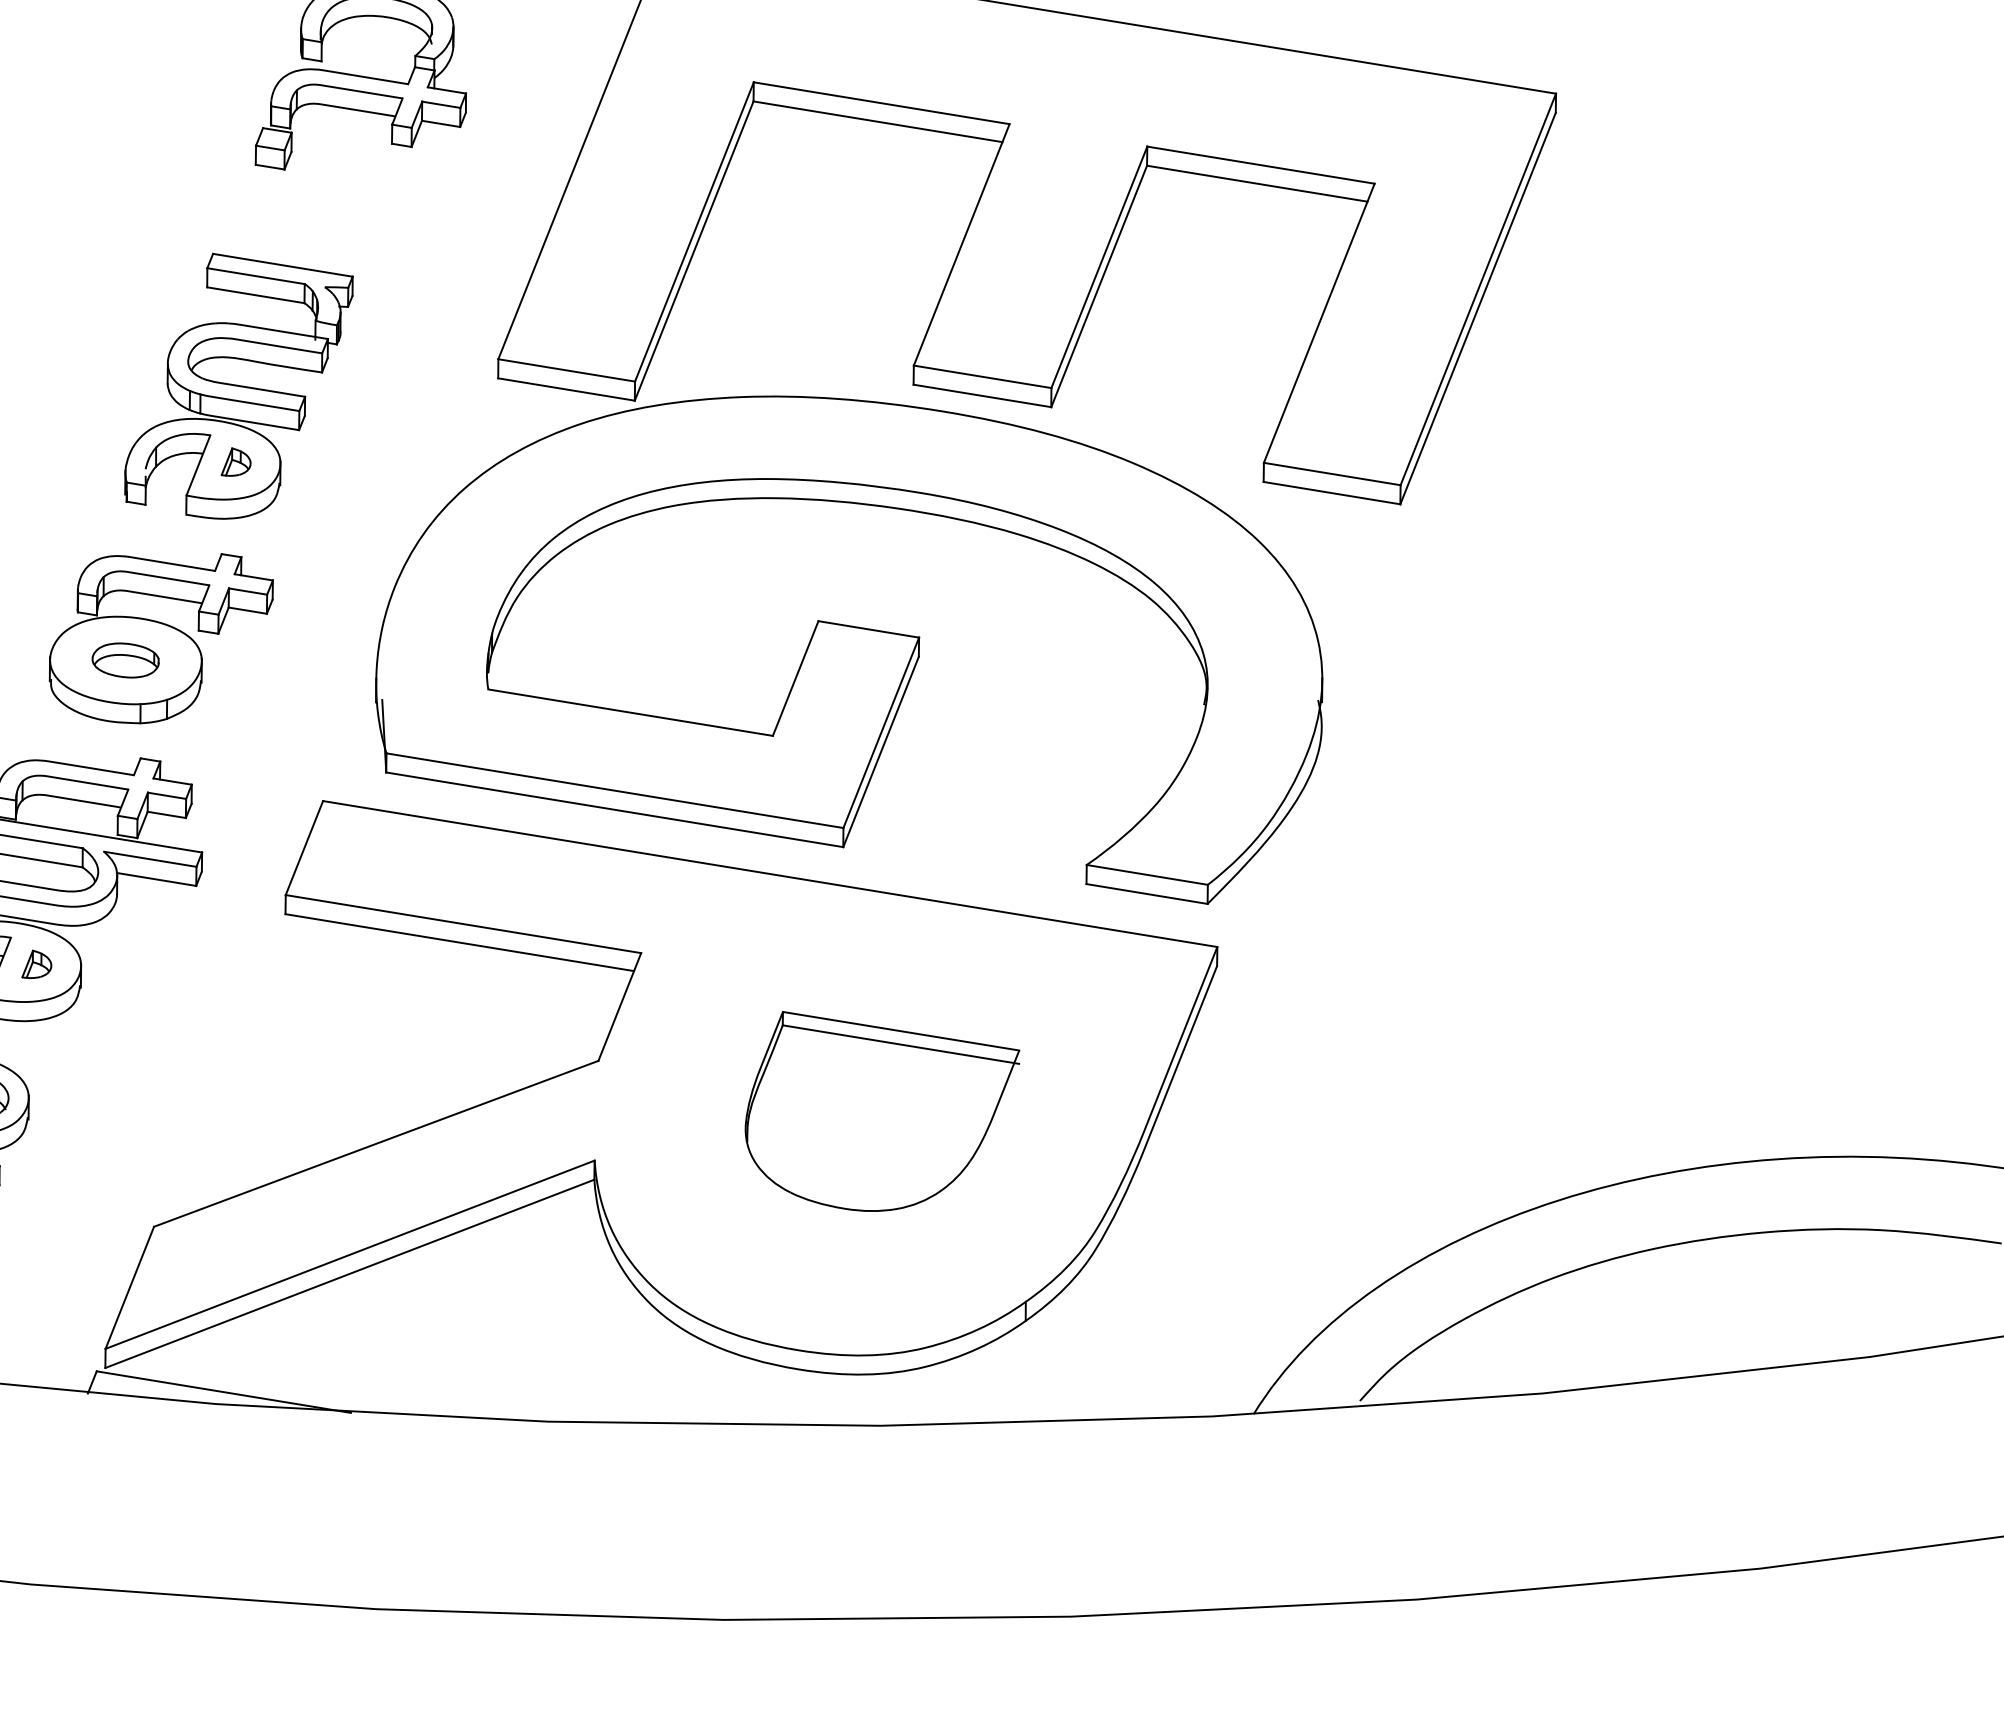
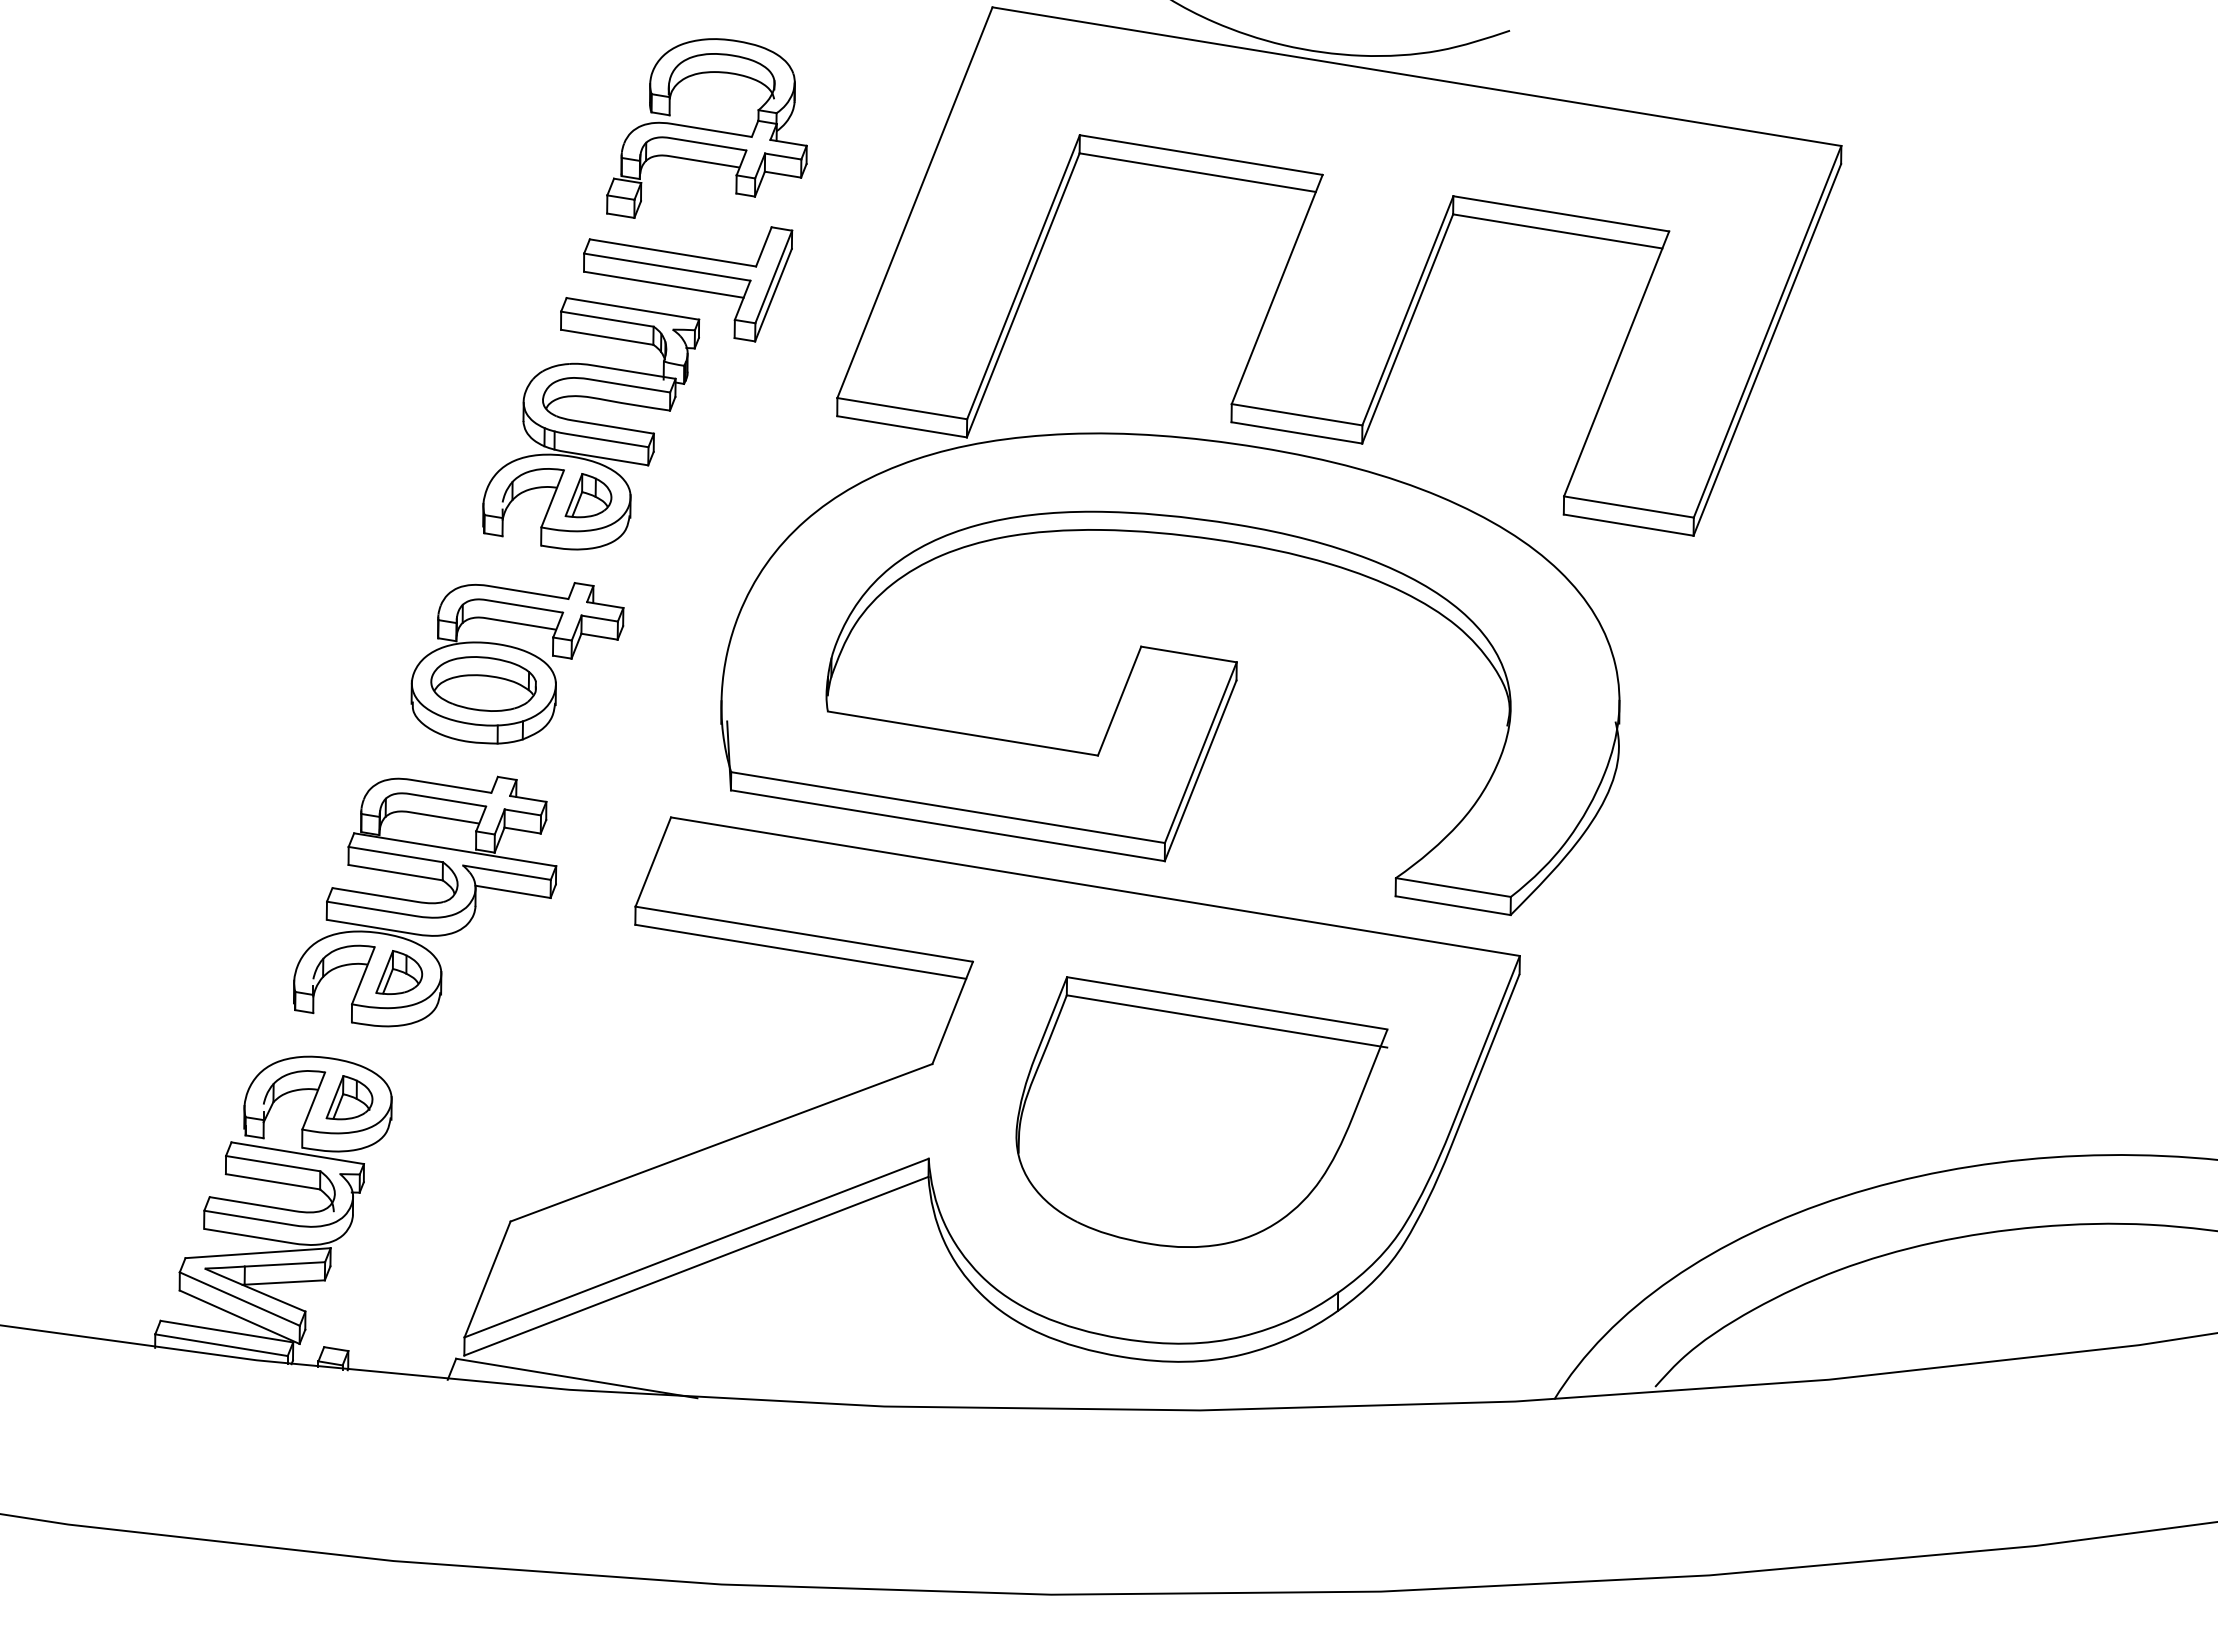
part: (341, 239) -> (688, 284), added
part: (236, 461) -> (588, 495), size x1.67
part: (125, 659) -> (483, 683), size x1.67
part: (37, 964) -> (399, 972), size x1.67
part: (881, 1110) -> (1201, 1111), size x1.43

